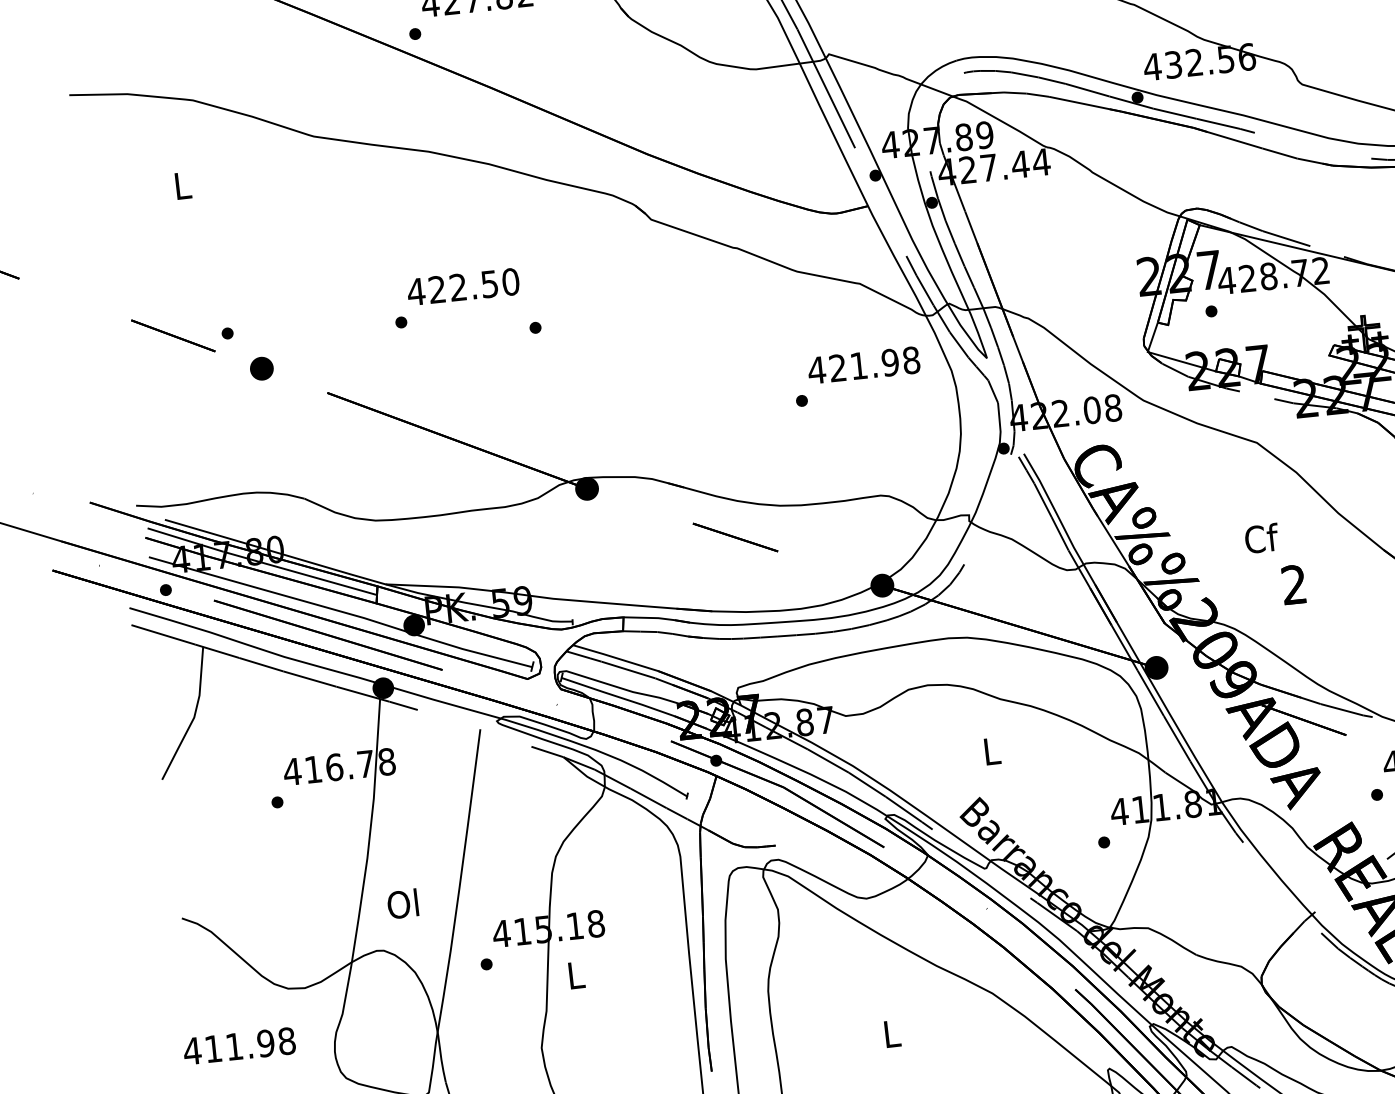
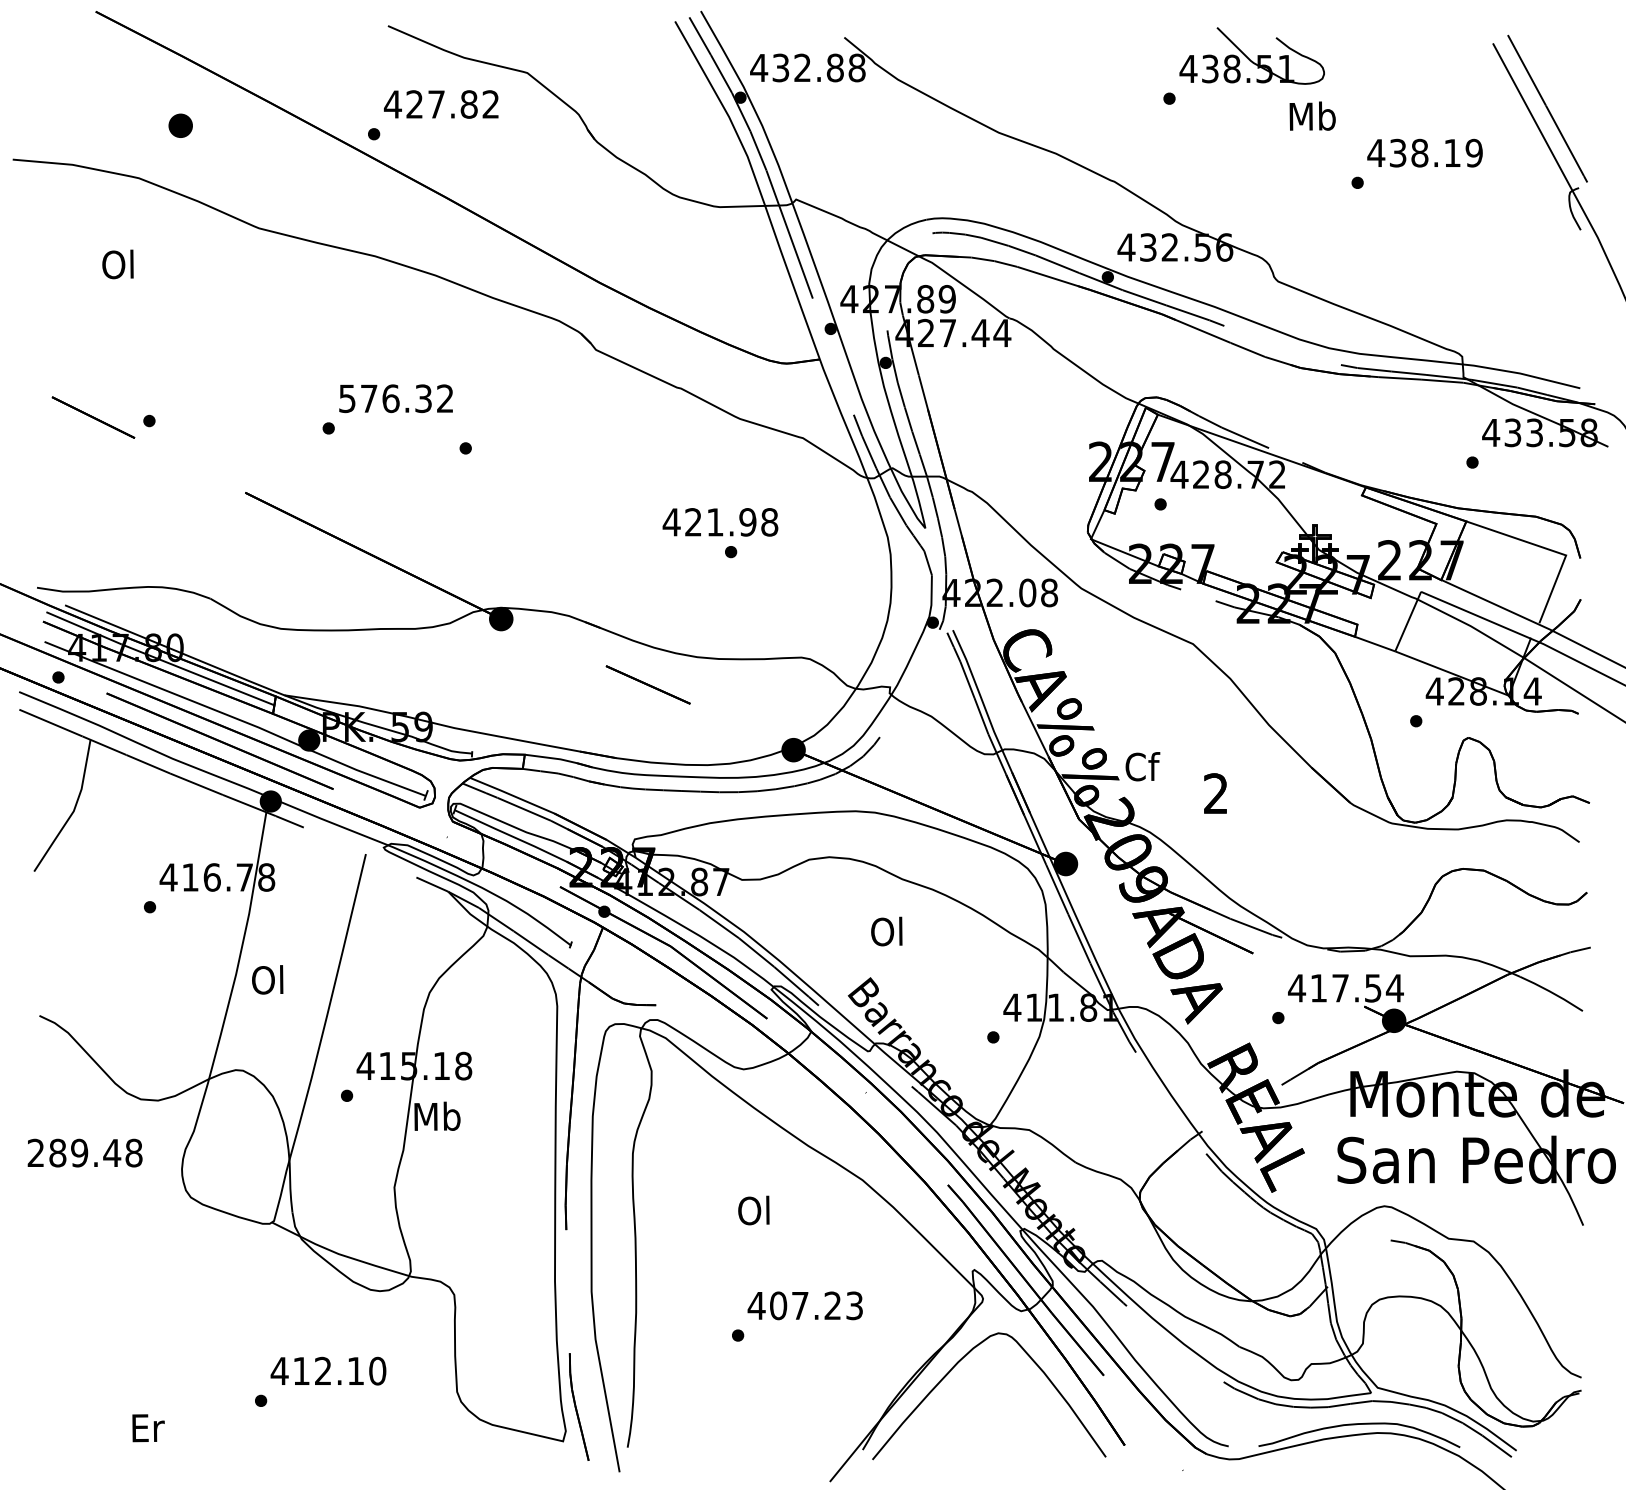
text: (180, 185) -> (117, 264), L -> Ol
text: (462, 286) -> (395, 398), 422.50 -> 576.32
text: (864, 365) -> (720, 522), moved
part: (261, 368) -> (180, 125), moved
text: (1261, 538) -> (1142, 766), moved
text: (990, 751) -> (886, 931), L -> Ol
text: (402, 903) -> (267, 979), moved
text: (575, 974) -> (437, 1115), L -> Mb
text: (890, 1033) -> (753, 1210), L -> Ol
text: (229, 1046) -> (74, 1152), 411.98 -> 289.48

